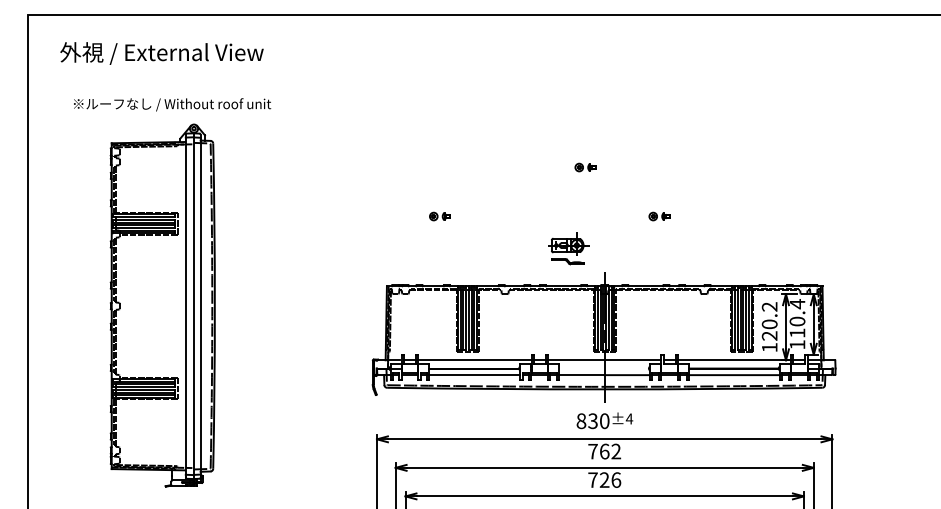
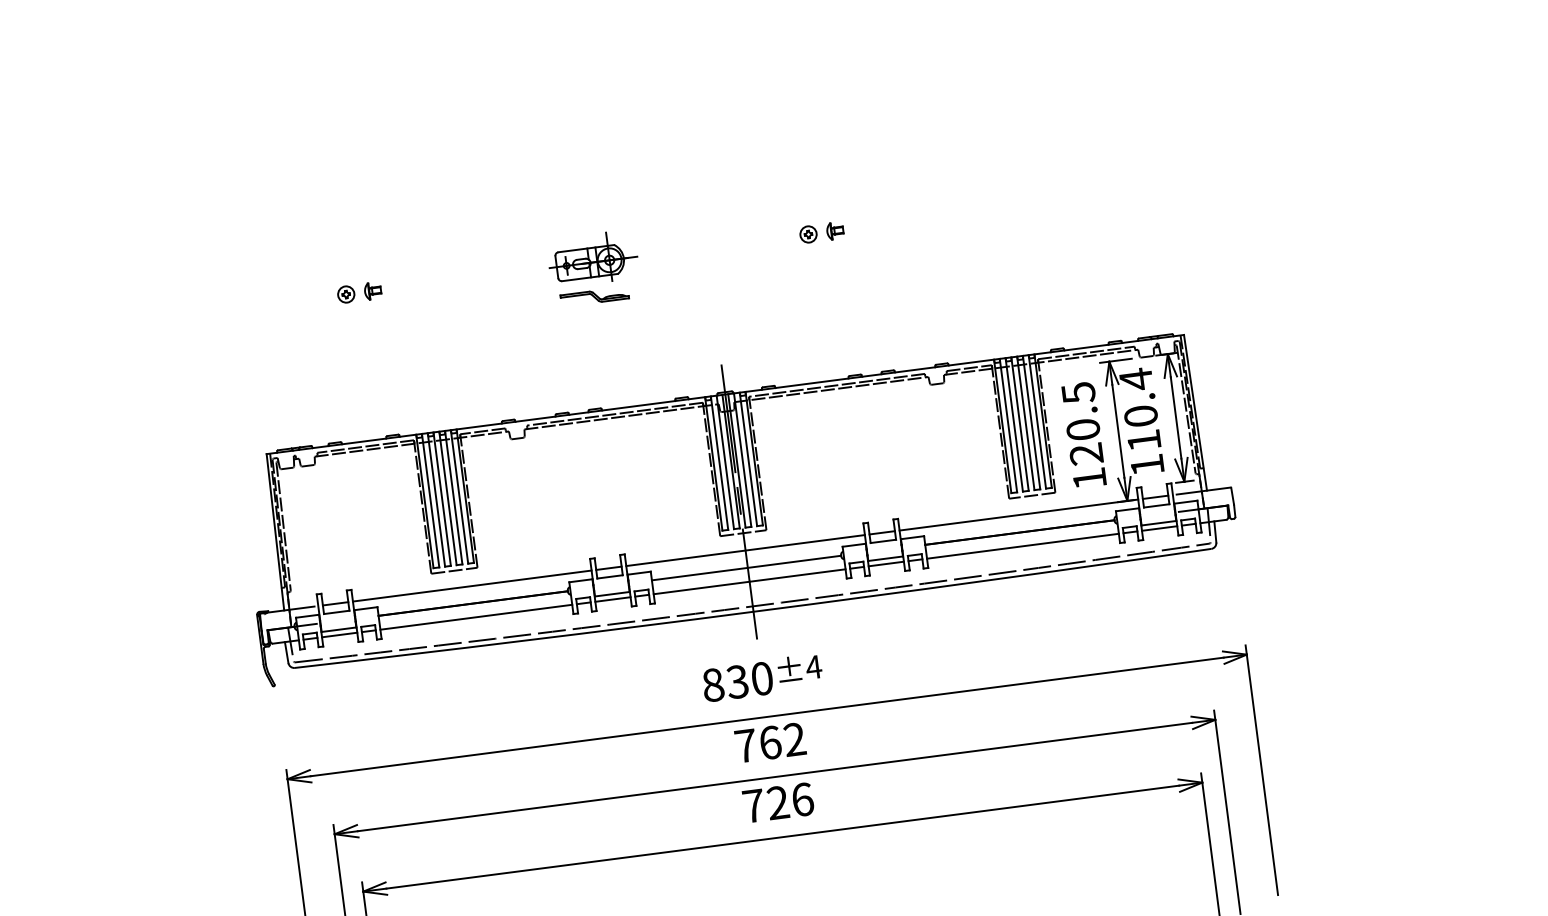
part: (585, 167) -> (652, 149), removed
part: (568, 248) -> (592, 268), moved
text: (769, 306) -> (1077, 392), 120.2 -> 120.5
line: (603, 368) -> (745, 568), added

